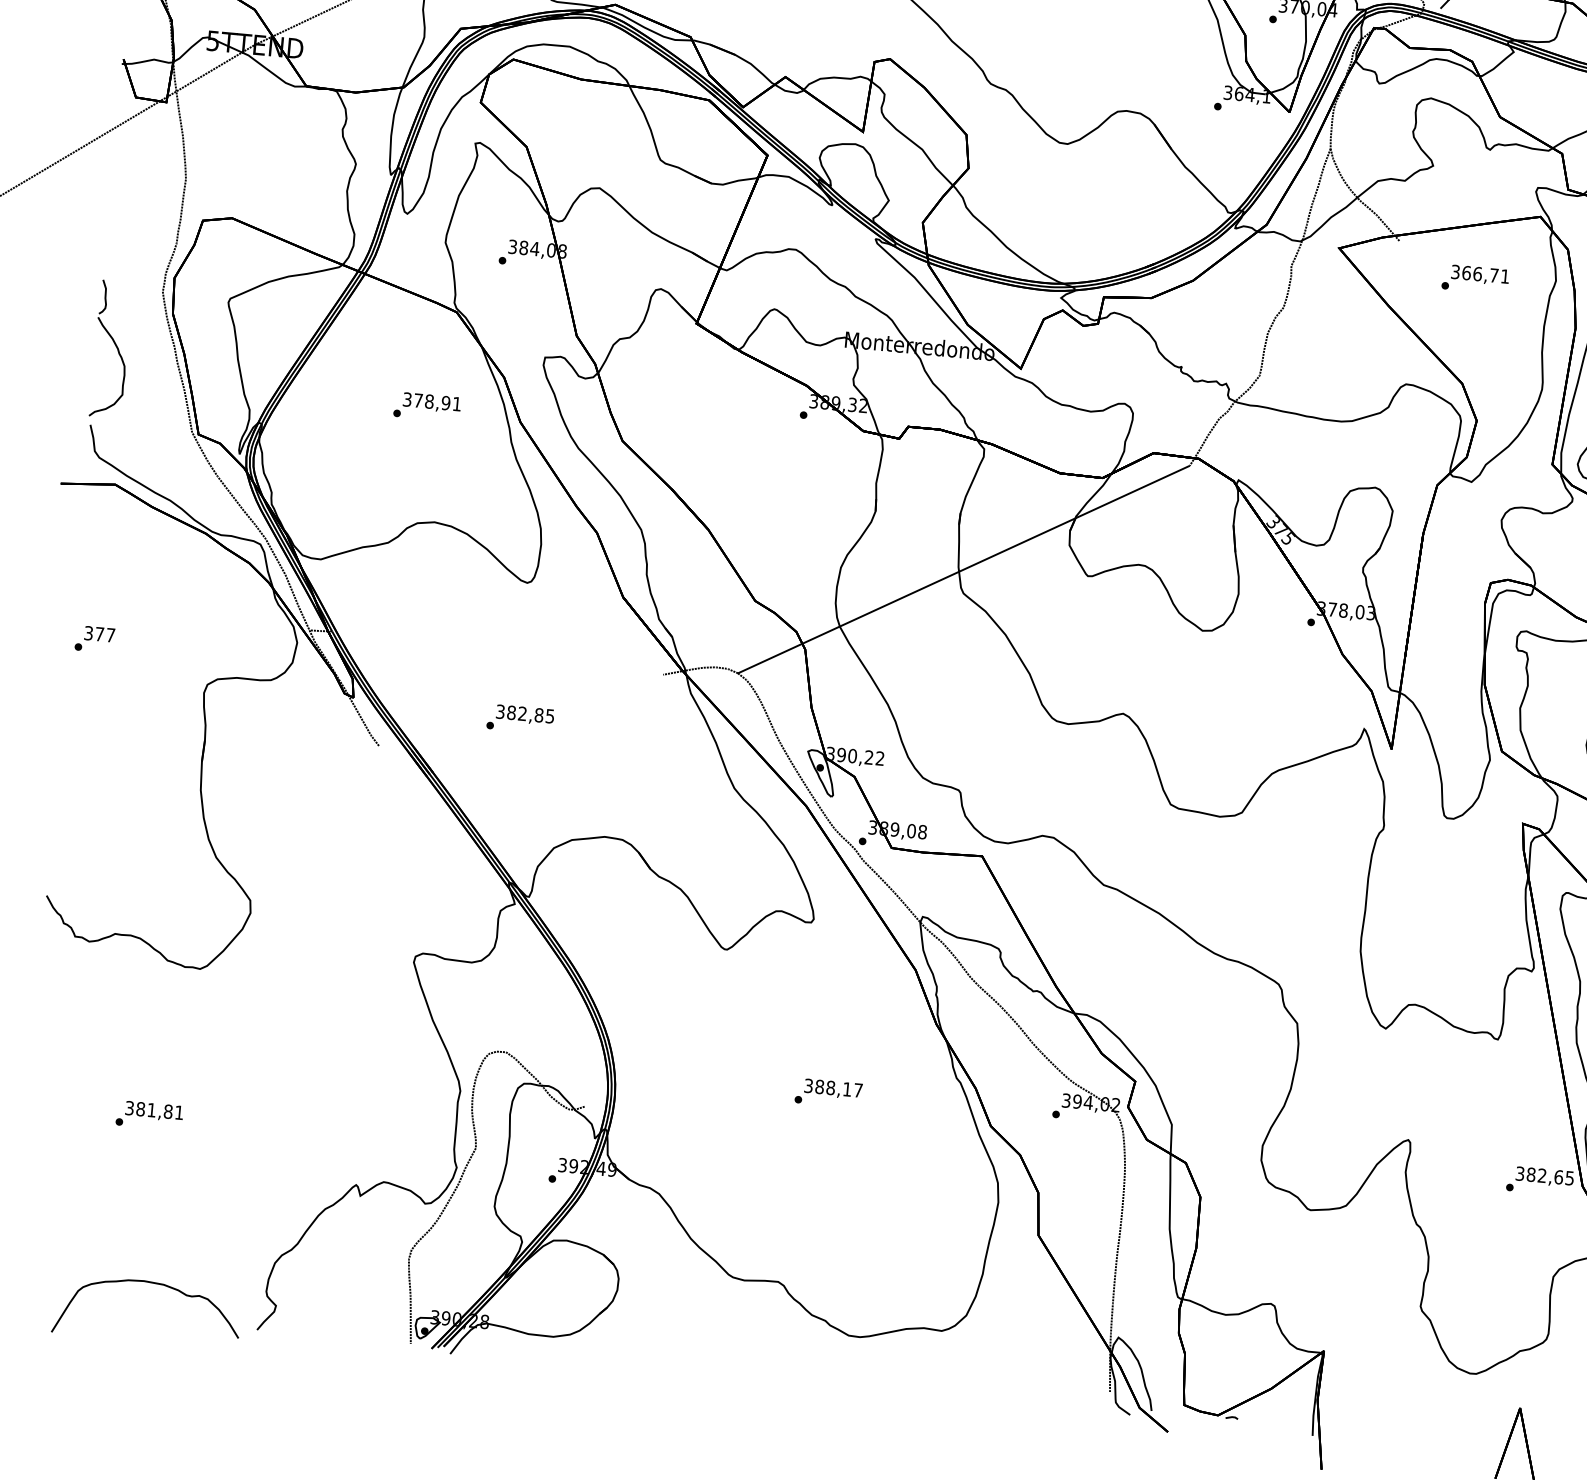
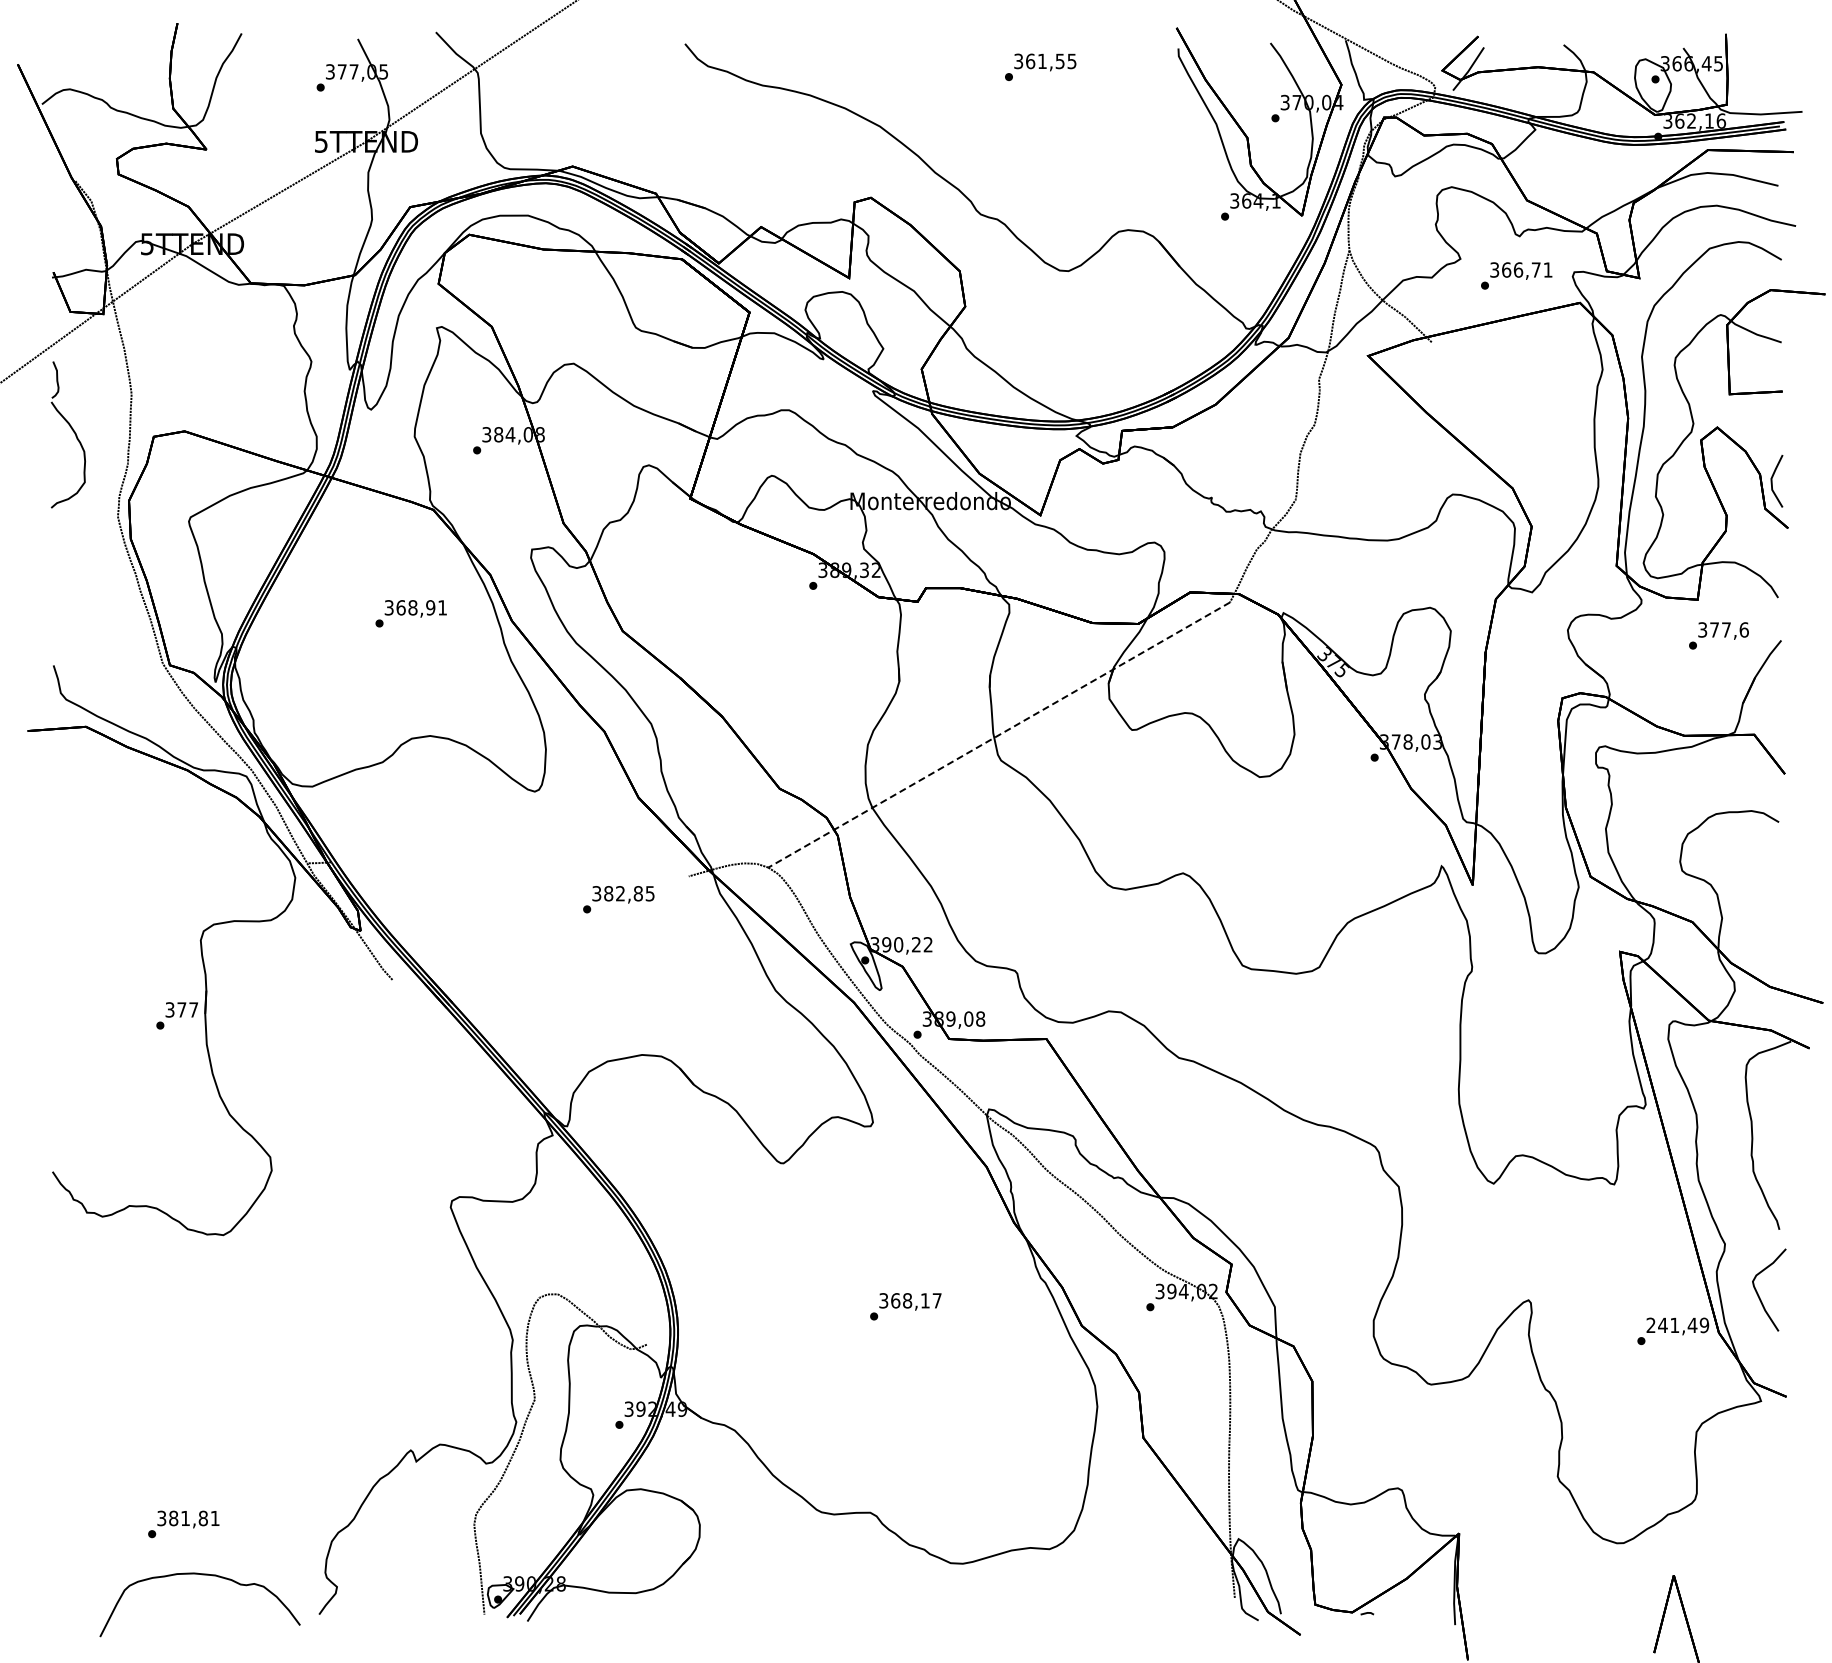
text: (1475, 279) -> (1516, 275), moved
part: (116, 347) -> (73, 432), moved
text: (417, 400) -> (400, 607), 378,91 -> 368,91
line: (963, 569) -> (998, 735), solid -> dashed
text: (94, 639) -> (176, 1015), moved
text: (520, 719) -> (618, 899), moved
text: (819, 1086) -> (895, 1300), 388,17 -> 368,17
text: (149, 1115) -> (183, 1524), moved
text: (1544, 1176) -> (1677, 1325), 382,65 -> 241,49

